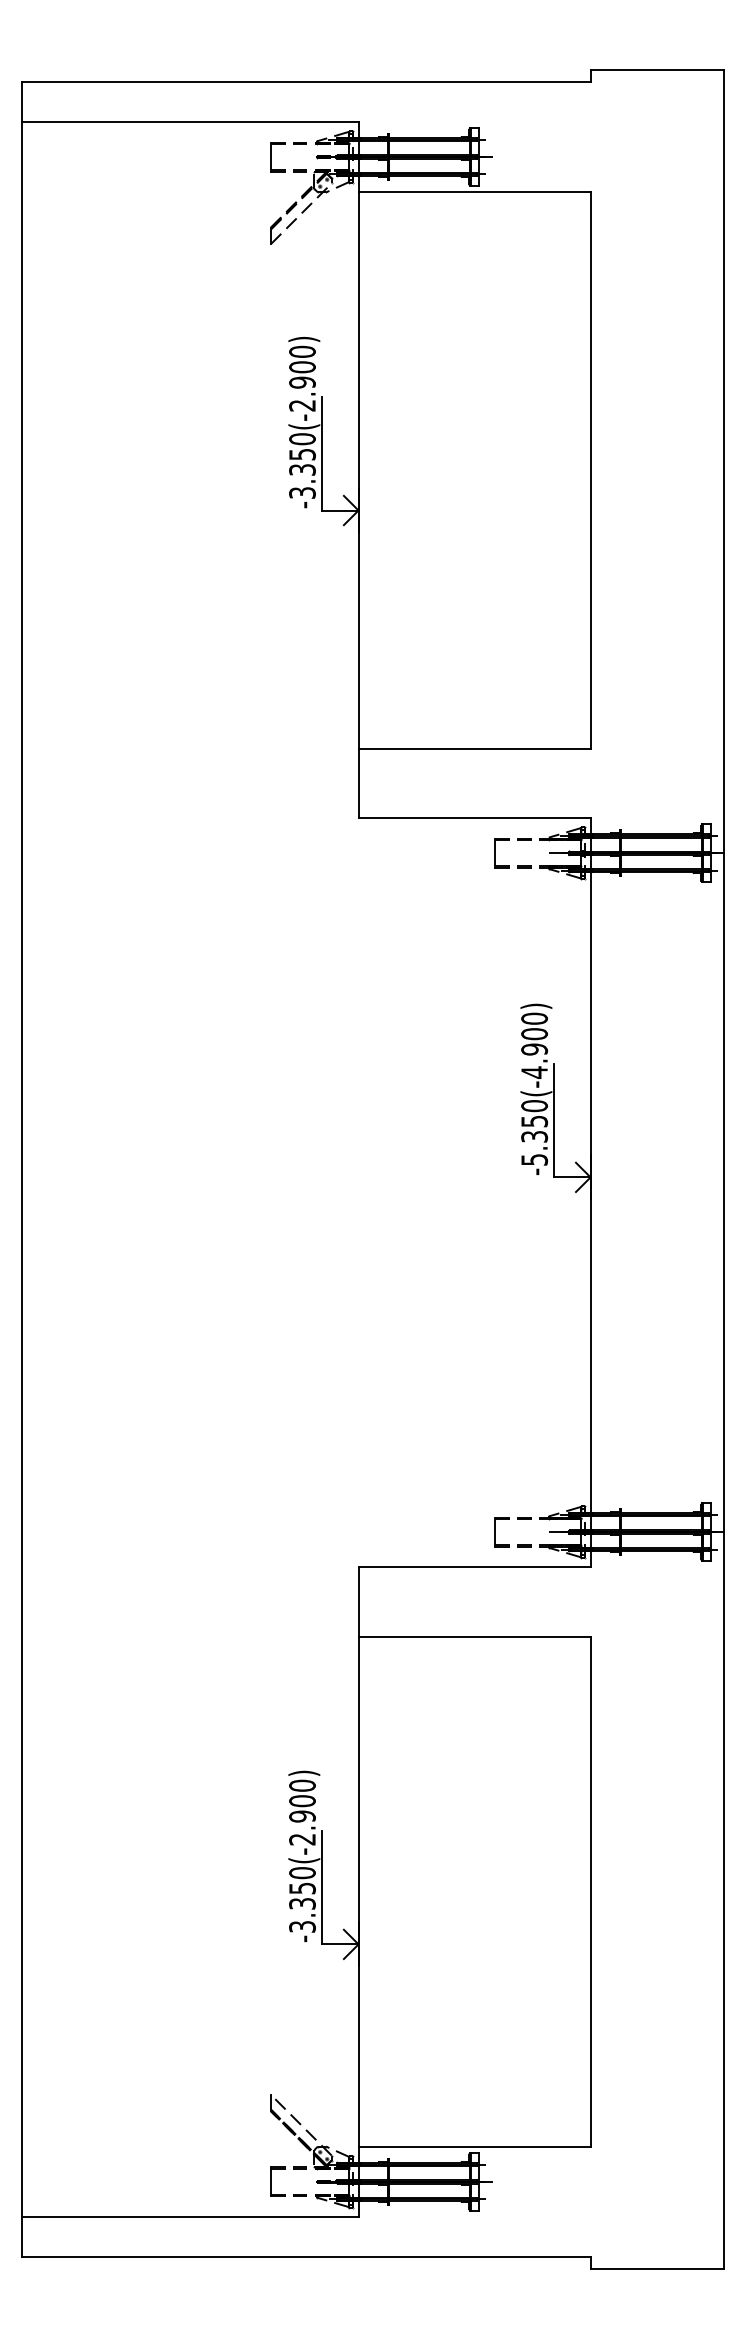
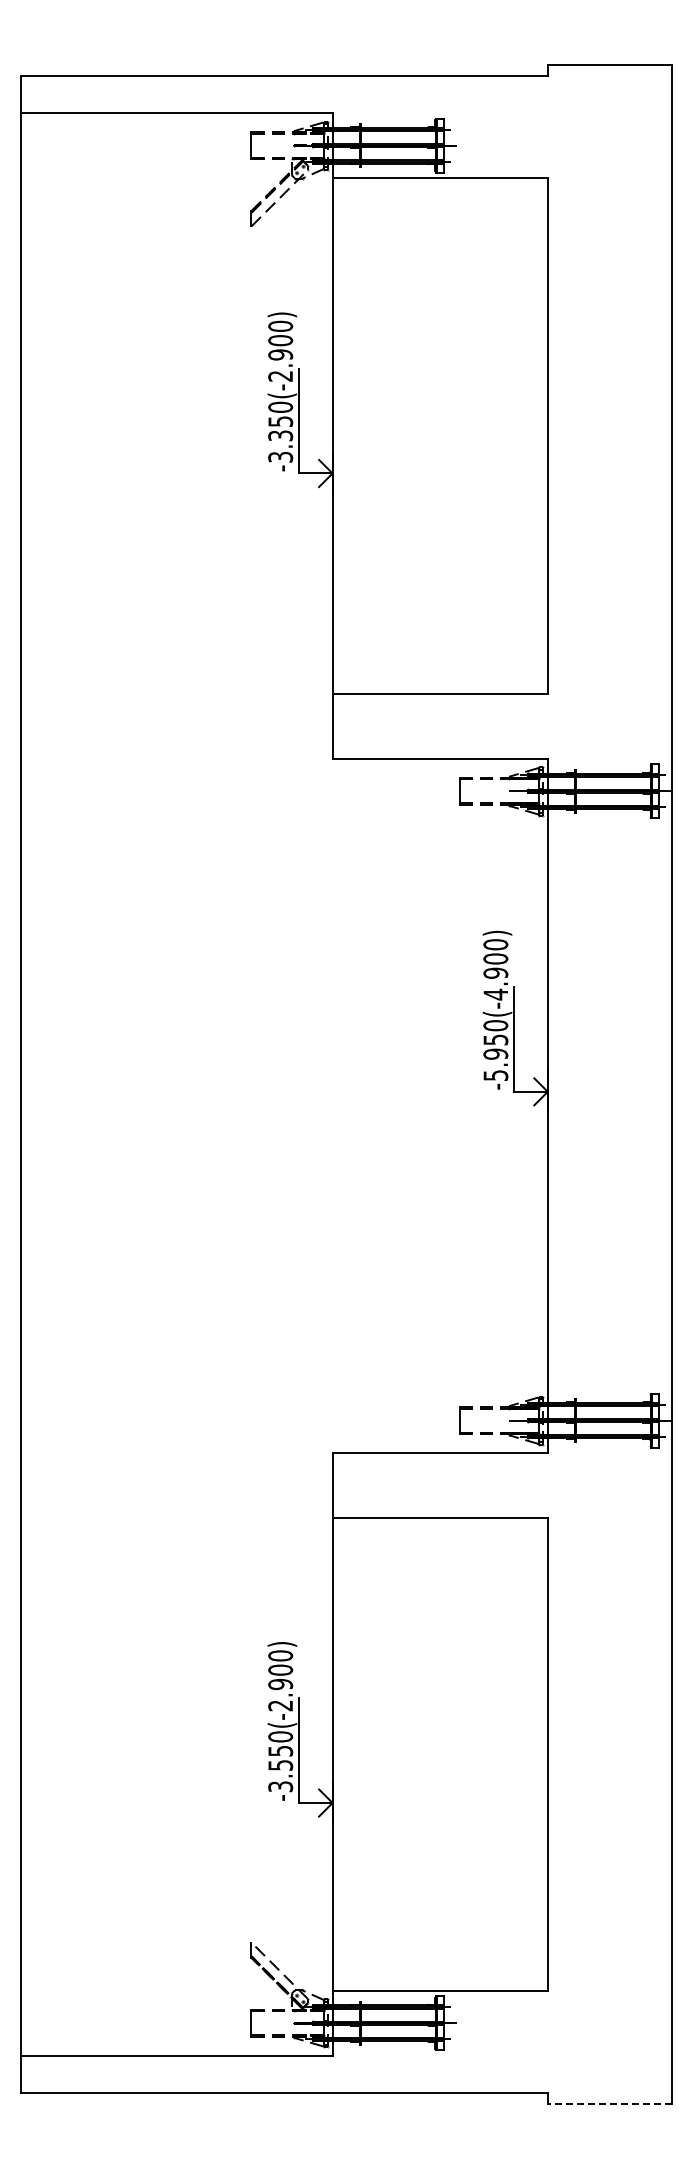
text: (534, 1136) -> (495, 1053), -5.350(-4.900) -> -5.950(-4.900)
text: (302, 1903) -> (280, 1765), -3.350(-2.900) -> -3.550(-2.900)
line: (657, 2268) -> (609, 2103), solid -> dashed

